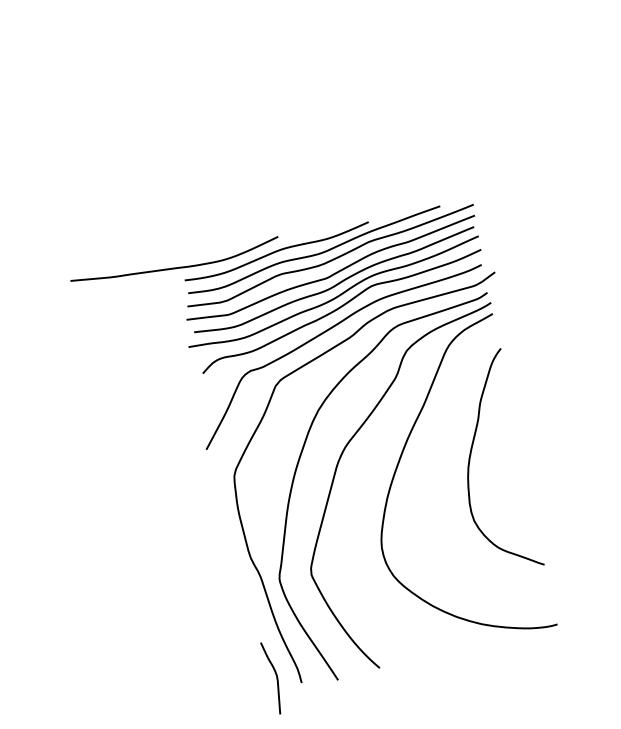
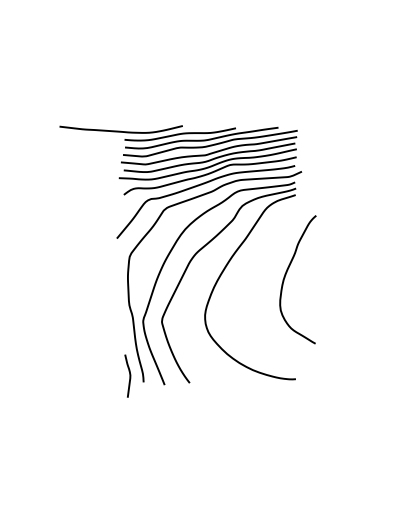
curve: (471, 459) -> (286, 275), moved

